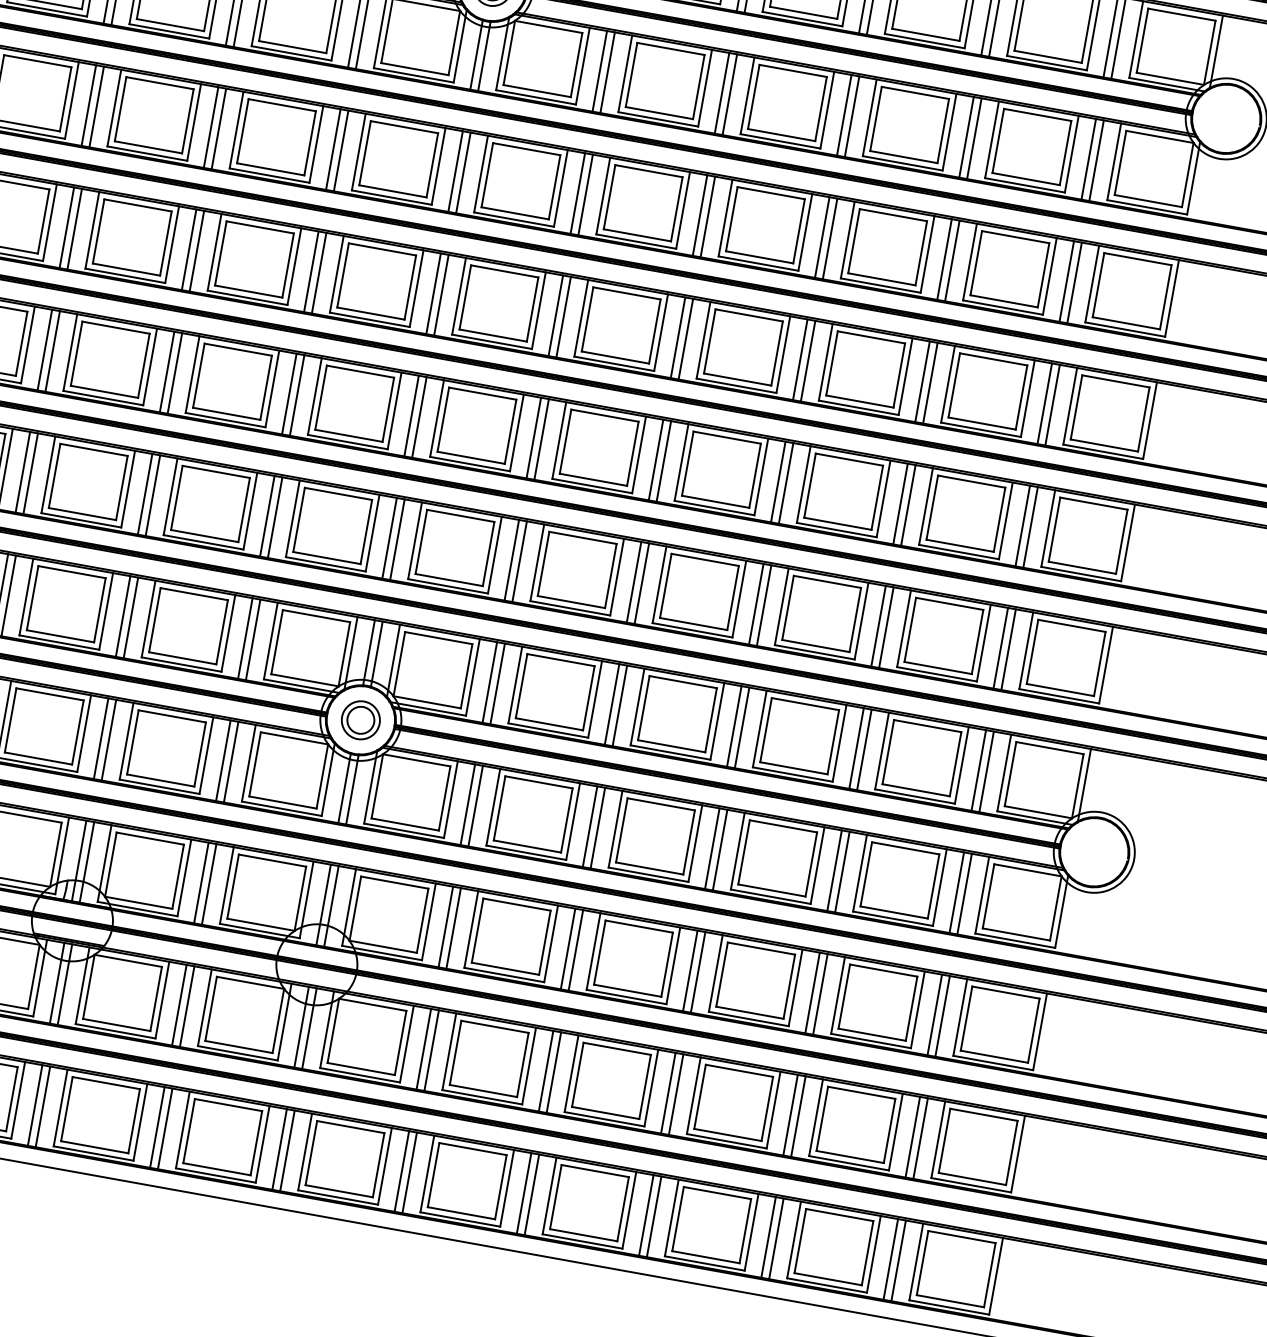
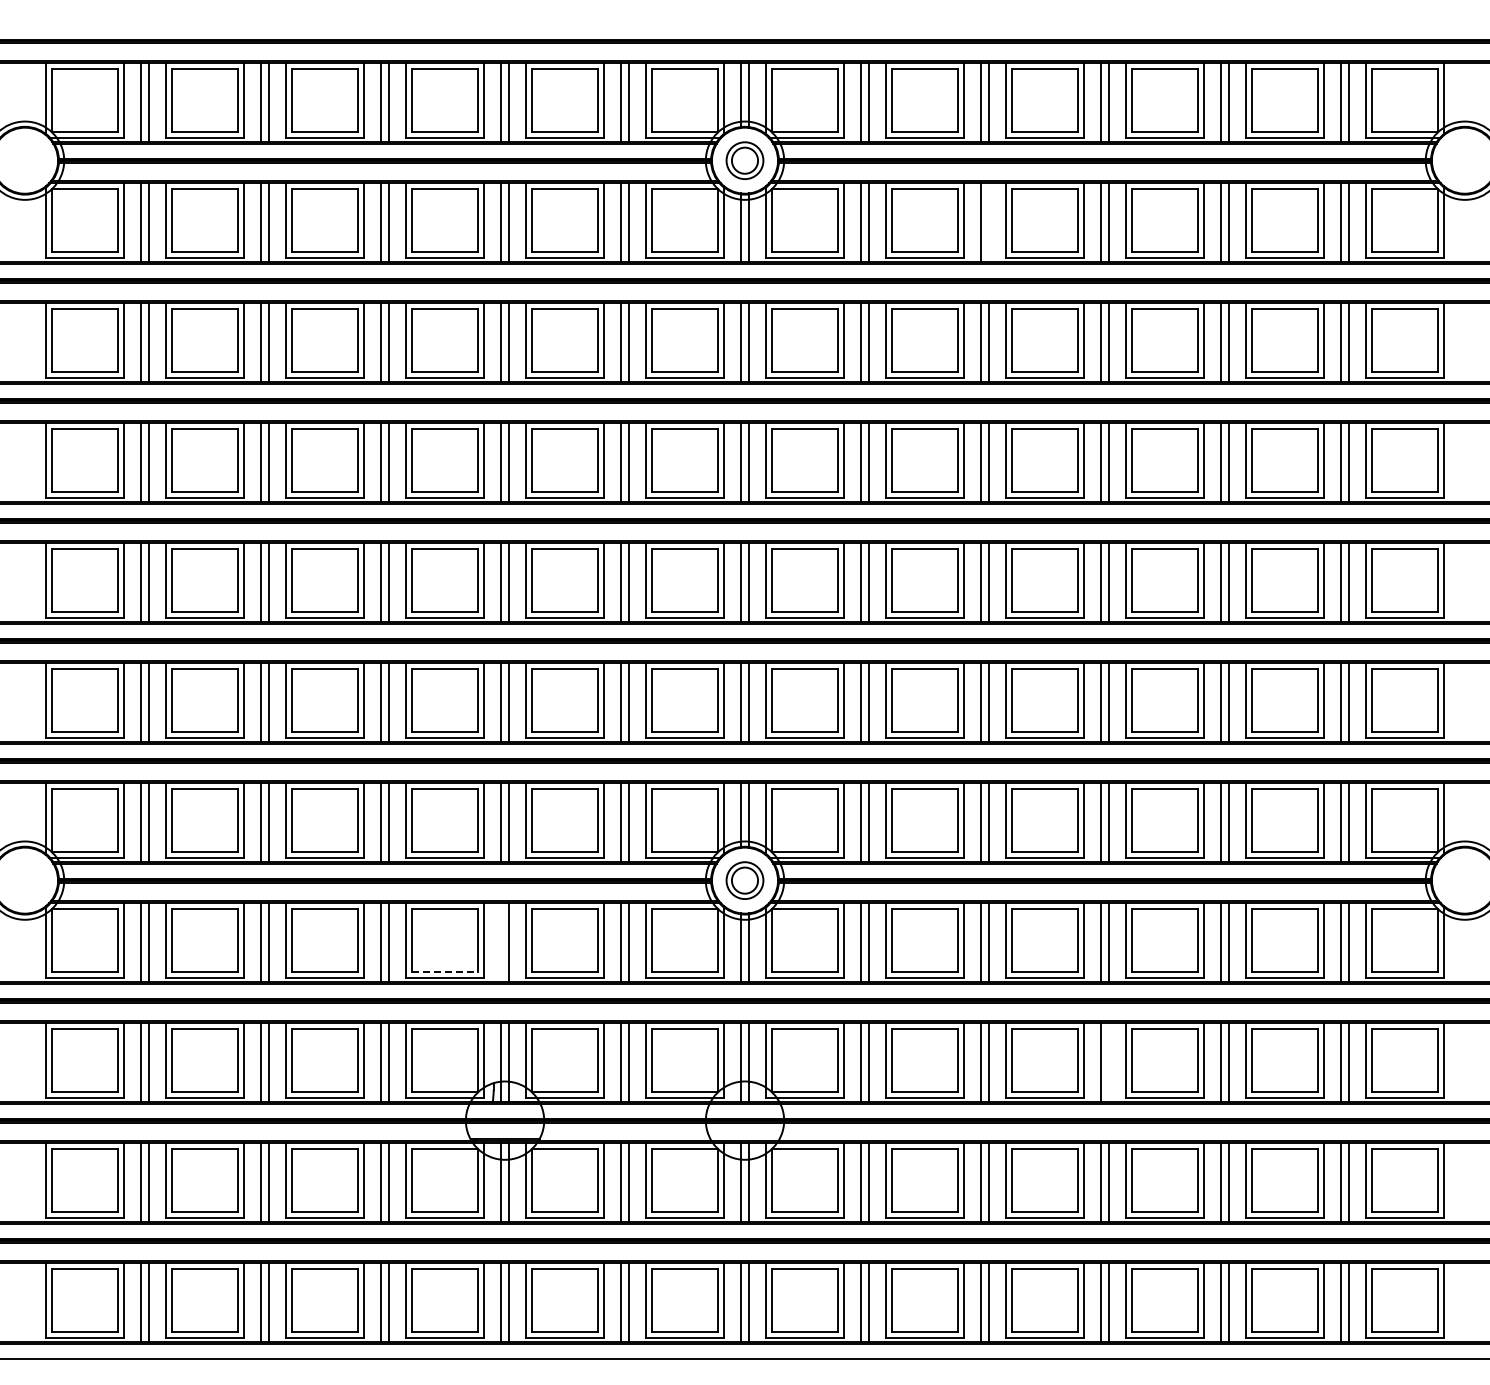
line: (729, 94) -> (988, 222), removed
line: (101, 738) -> (501, 942), removed
line: (38, 759) -> (445, 972), solid -> dashed
line: (697, 972) -> (1108, 1062), removed

